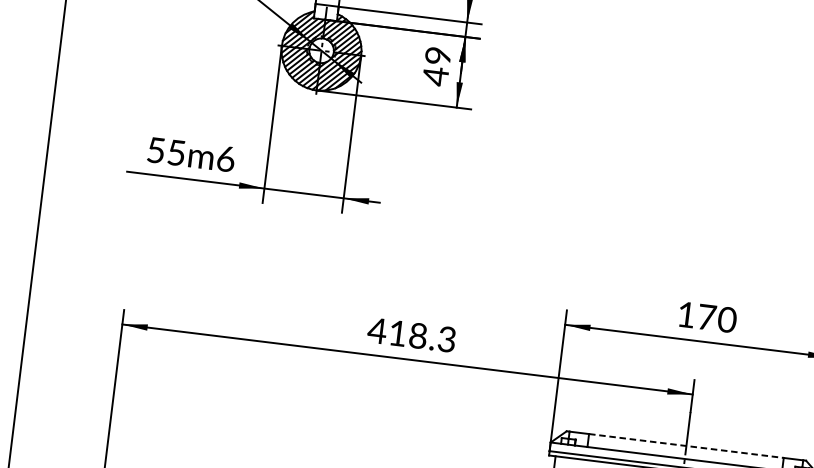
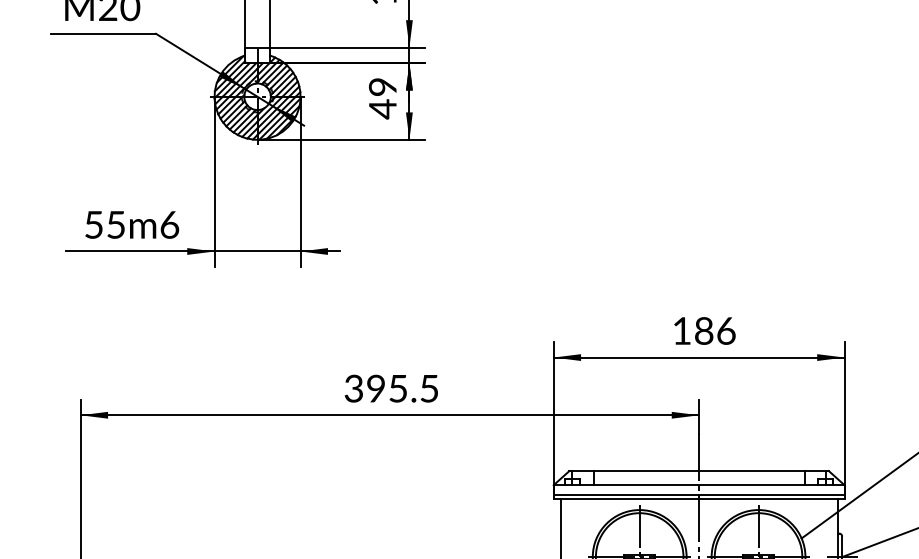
text: (717, 318) -> (715, 330), 170 -> 186
text: (411, 334) -> (390, 388), 418.3 -> 395.5
line: (686, 446) -> (699, 471), dashed -> solid

